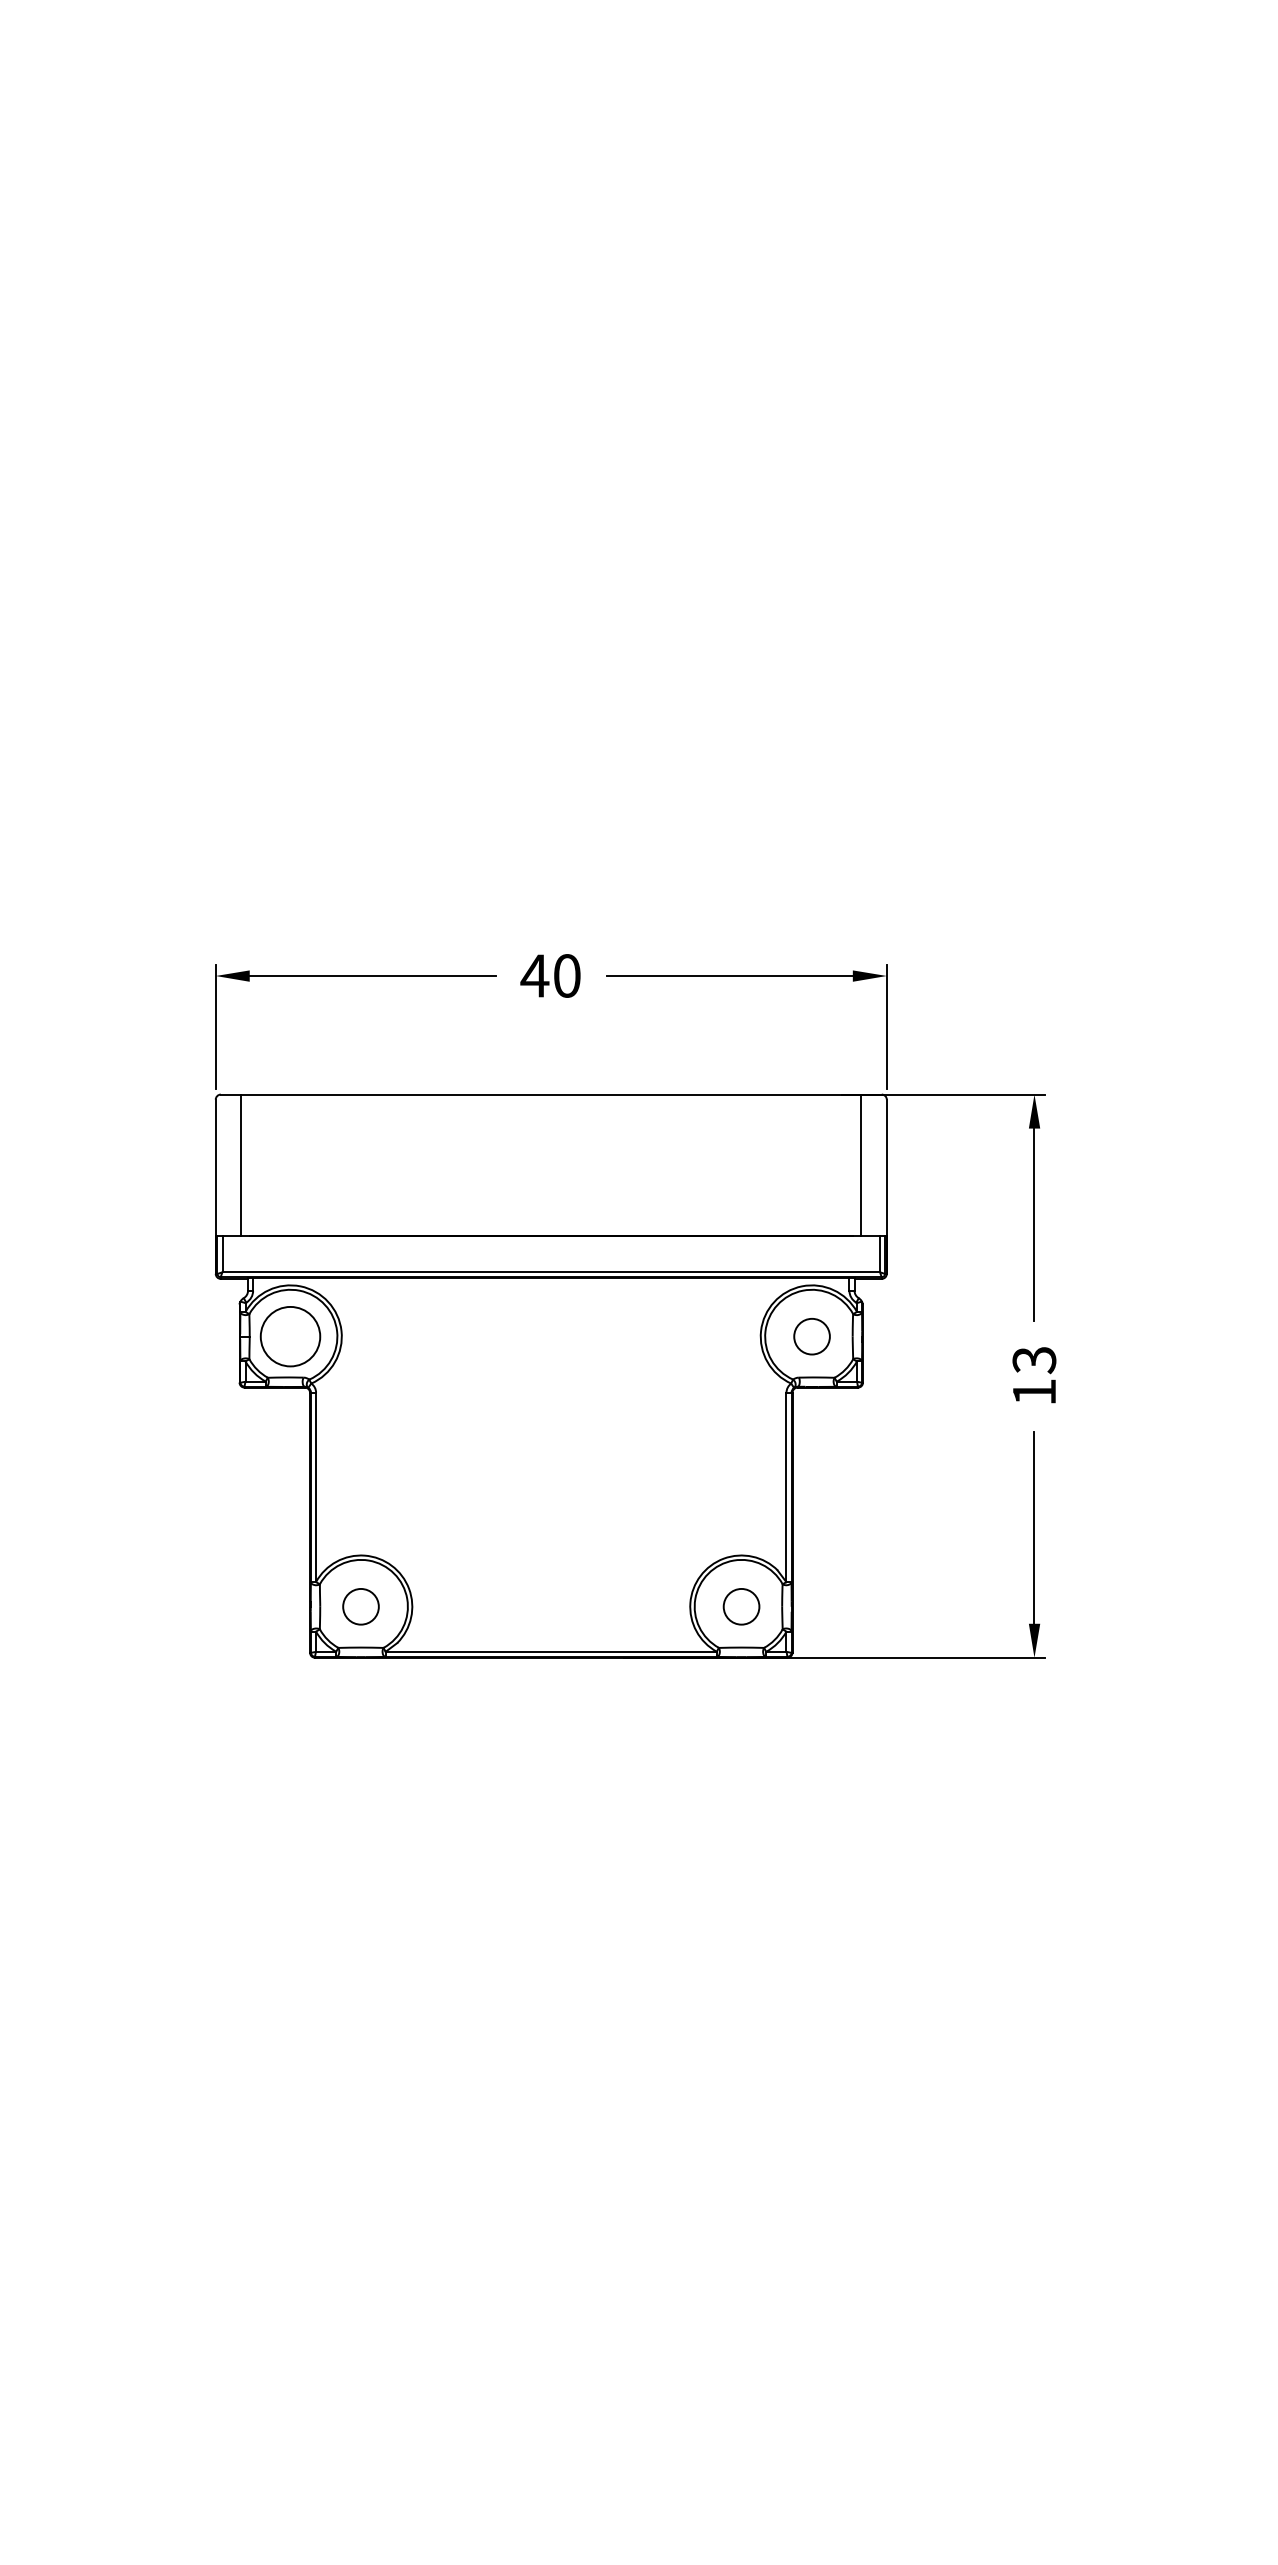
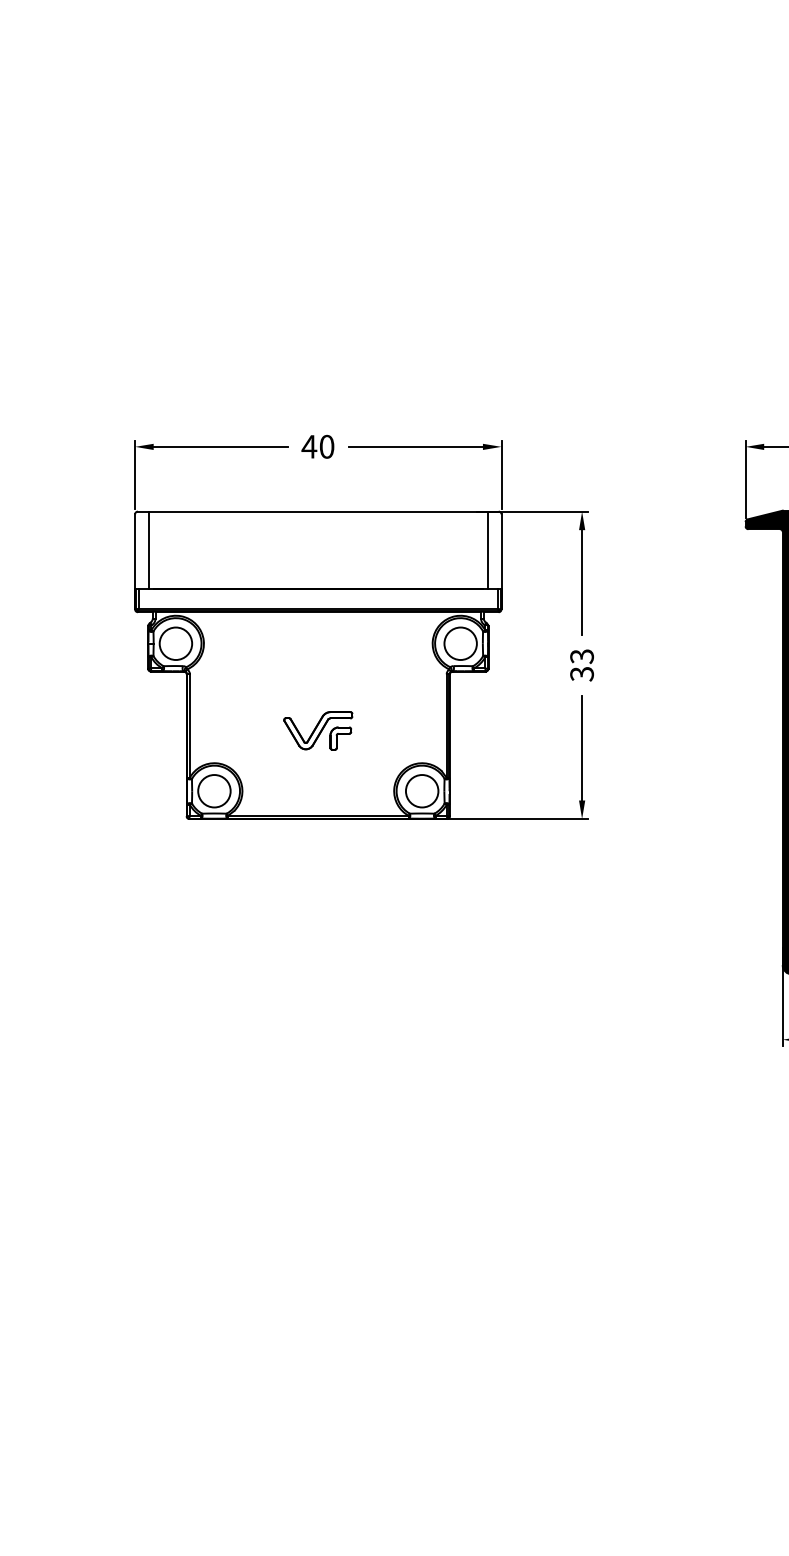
circle: (811, 1336) -> (460, 643), size x1.67
text: (1035, 1392) -> (582, 674), 13 -> 33
part: (551, 1495) -> (318, 730), added
circle: (361, 1607) -> (214, 791), size x1.67
circle: (740, 1607) -> (421, 791), size x1.67

